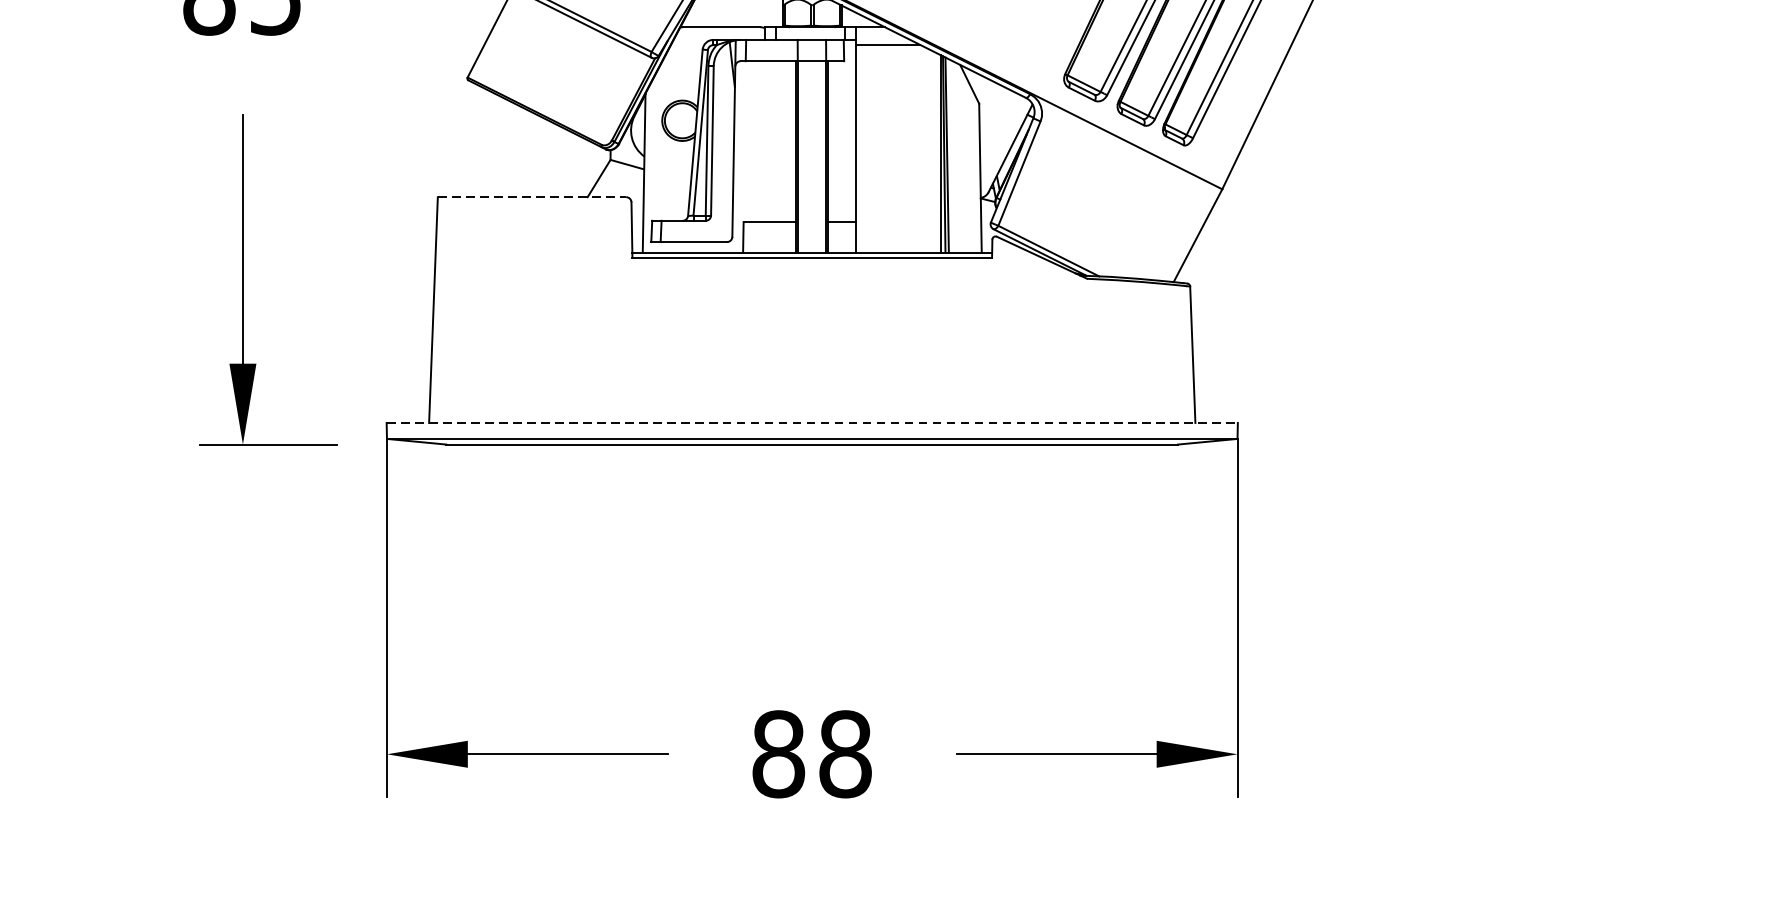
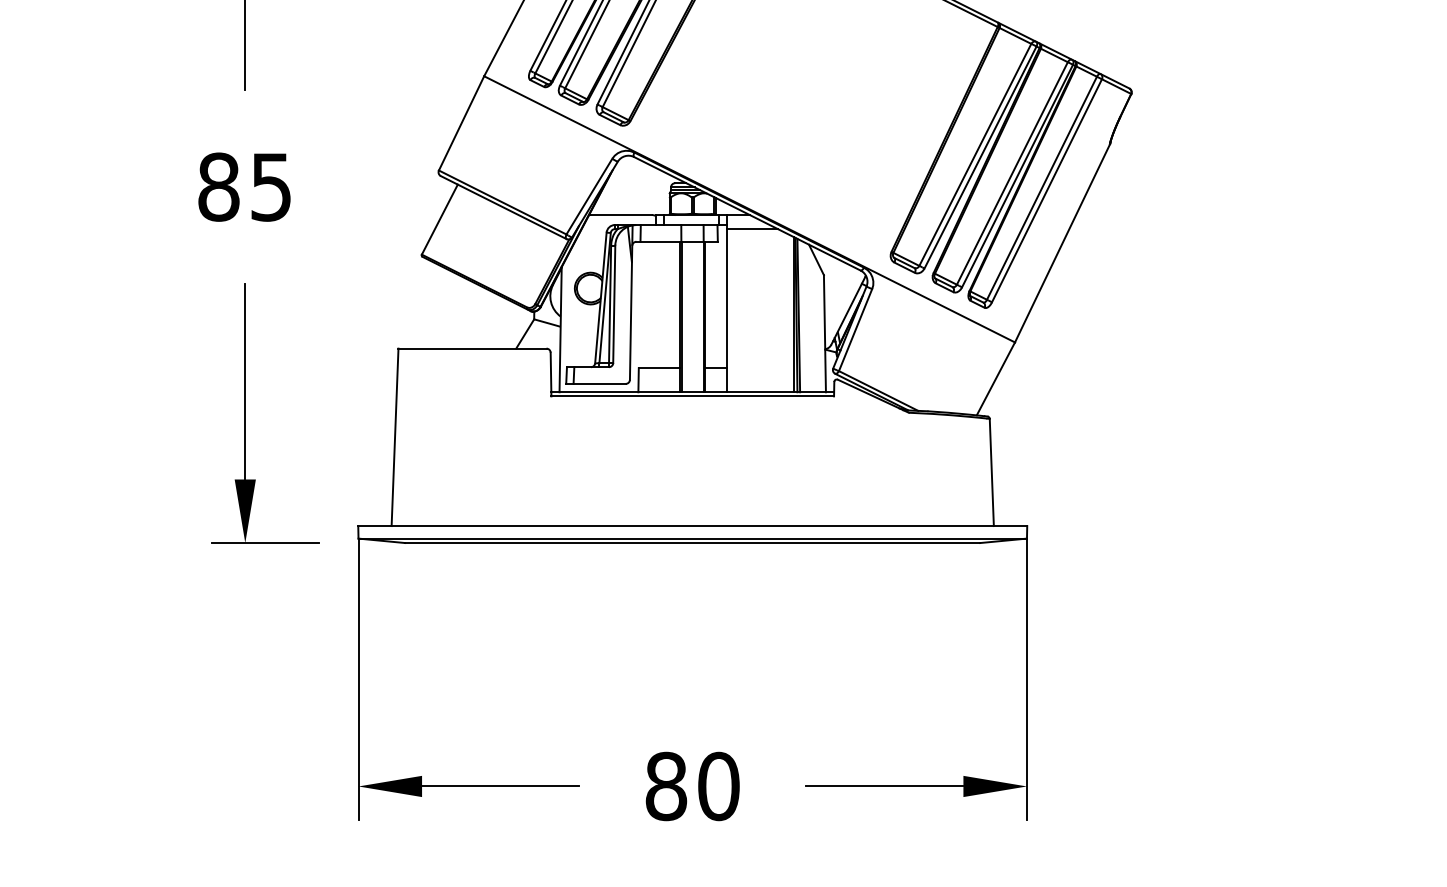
line: (532, 197) -> (472, 348), dashed -> solid
line: (813, 423) -> (693, 526), dashed -> solid
text: (845, 754) -> (718, 786), 88 -> 80

